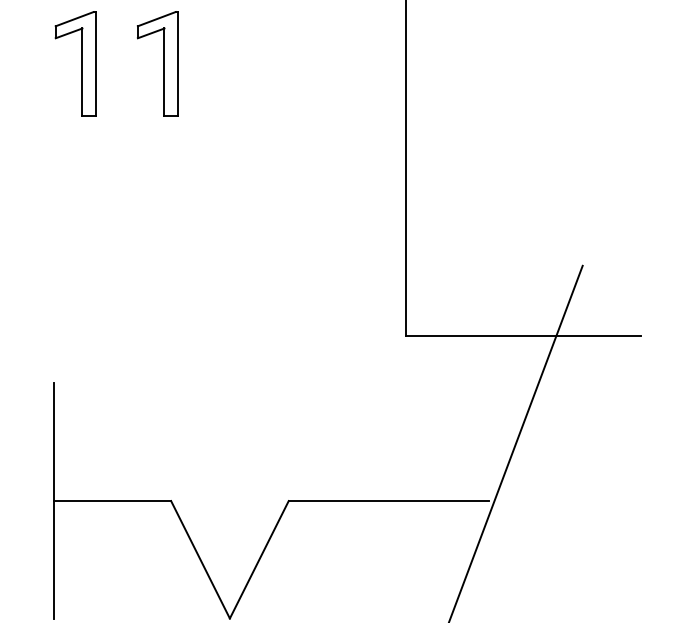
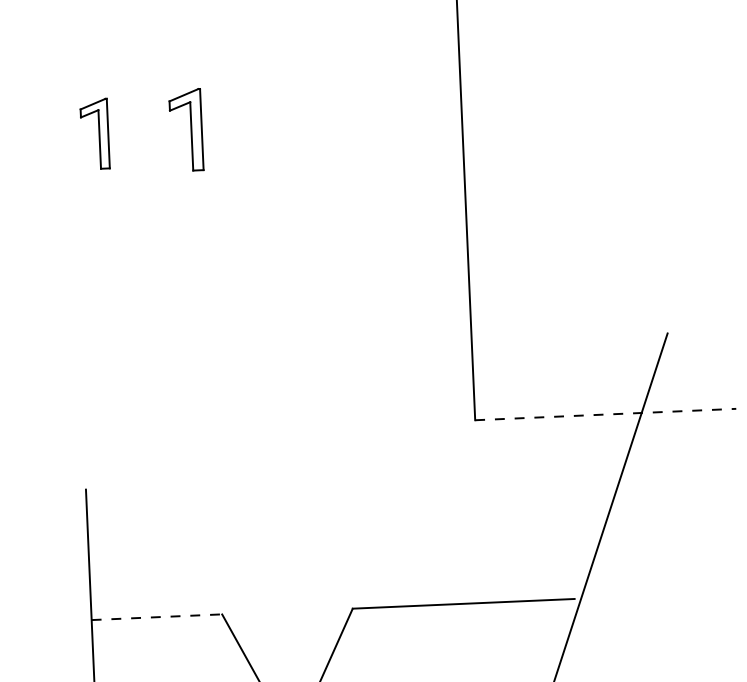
part: (75, 63) -> (94, 133), size x0.6
part: (157, 63) -> (185, 129), size x0.7
line: (523, 336) -> (605, 414), solid -> dashed
line: (112, 500) -> (157, 616), solid -> dashed

